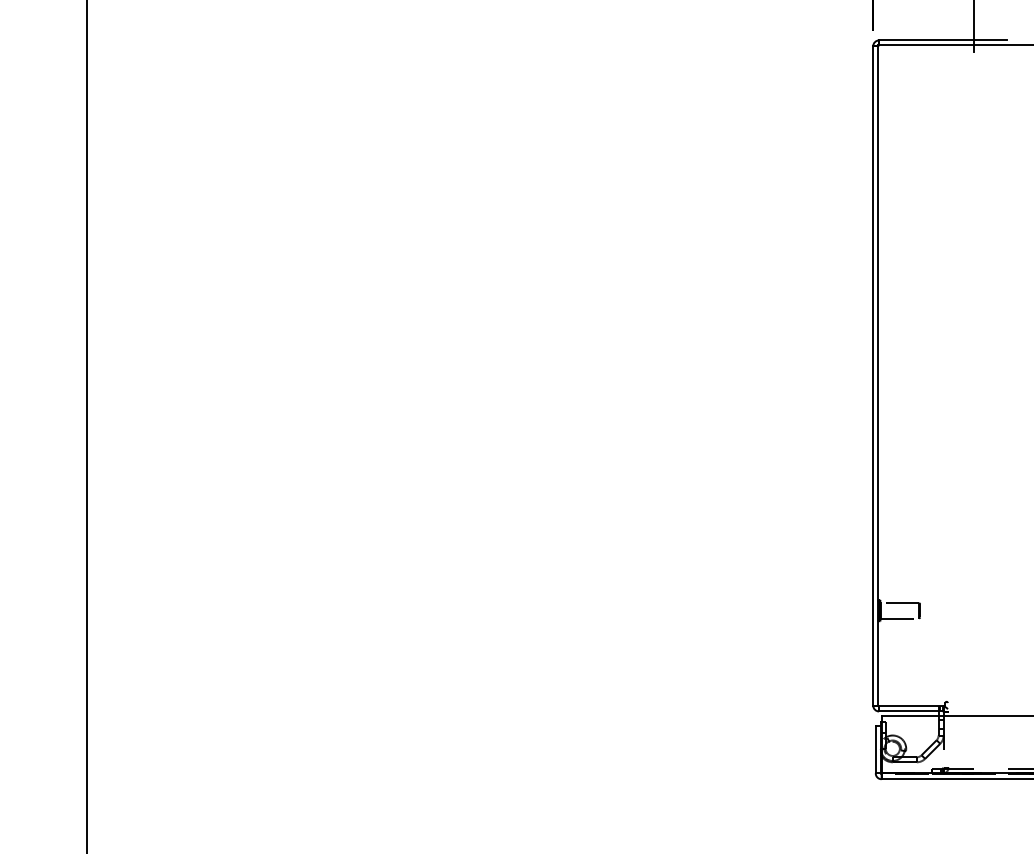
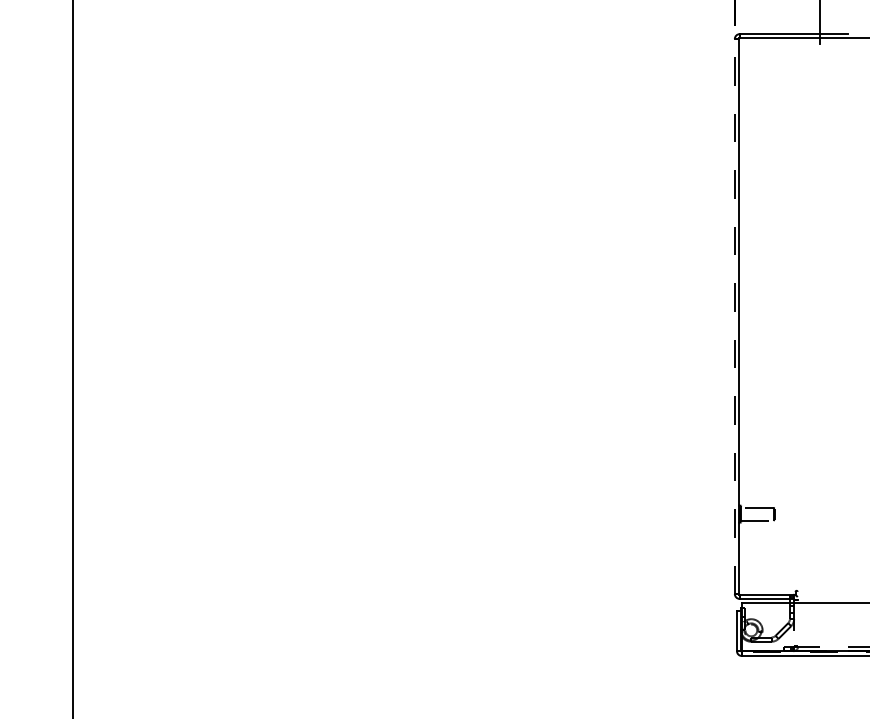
line: (872, 375) -> (734, 316), solid -> dashed

